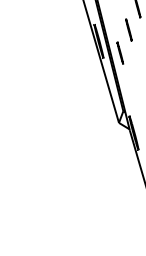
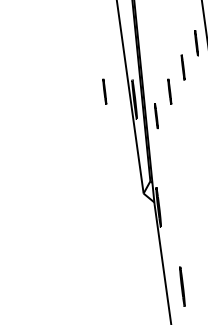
line: (71, 38) -> (104, 91), added

